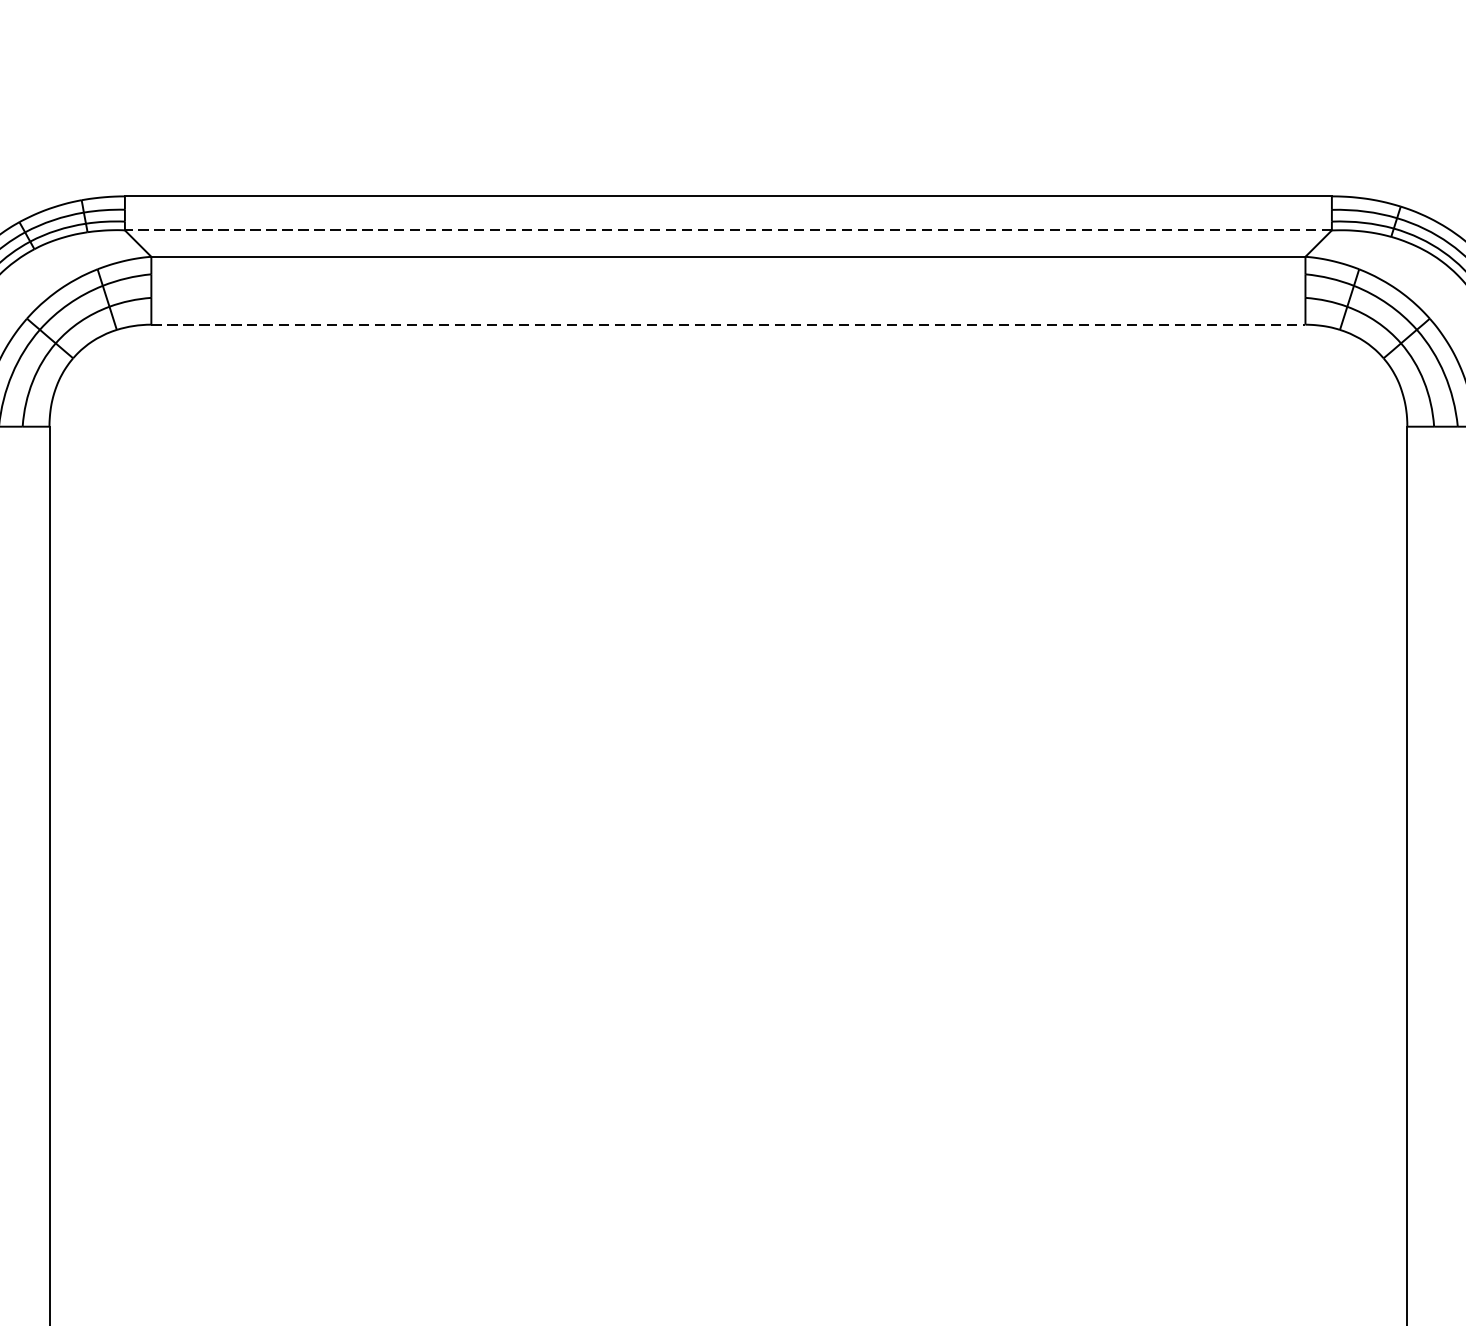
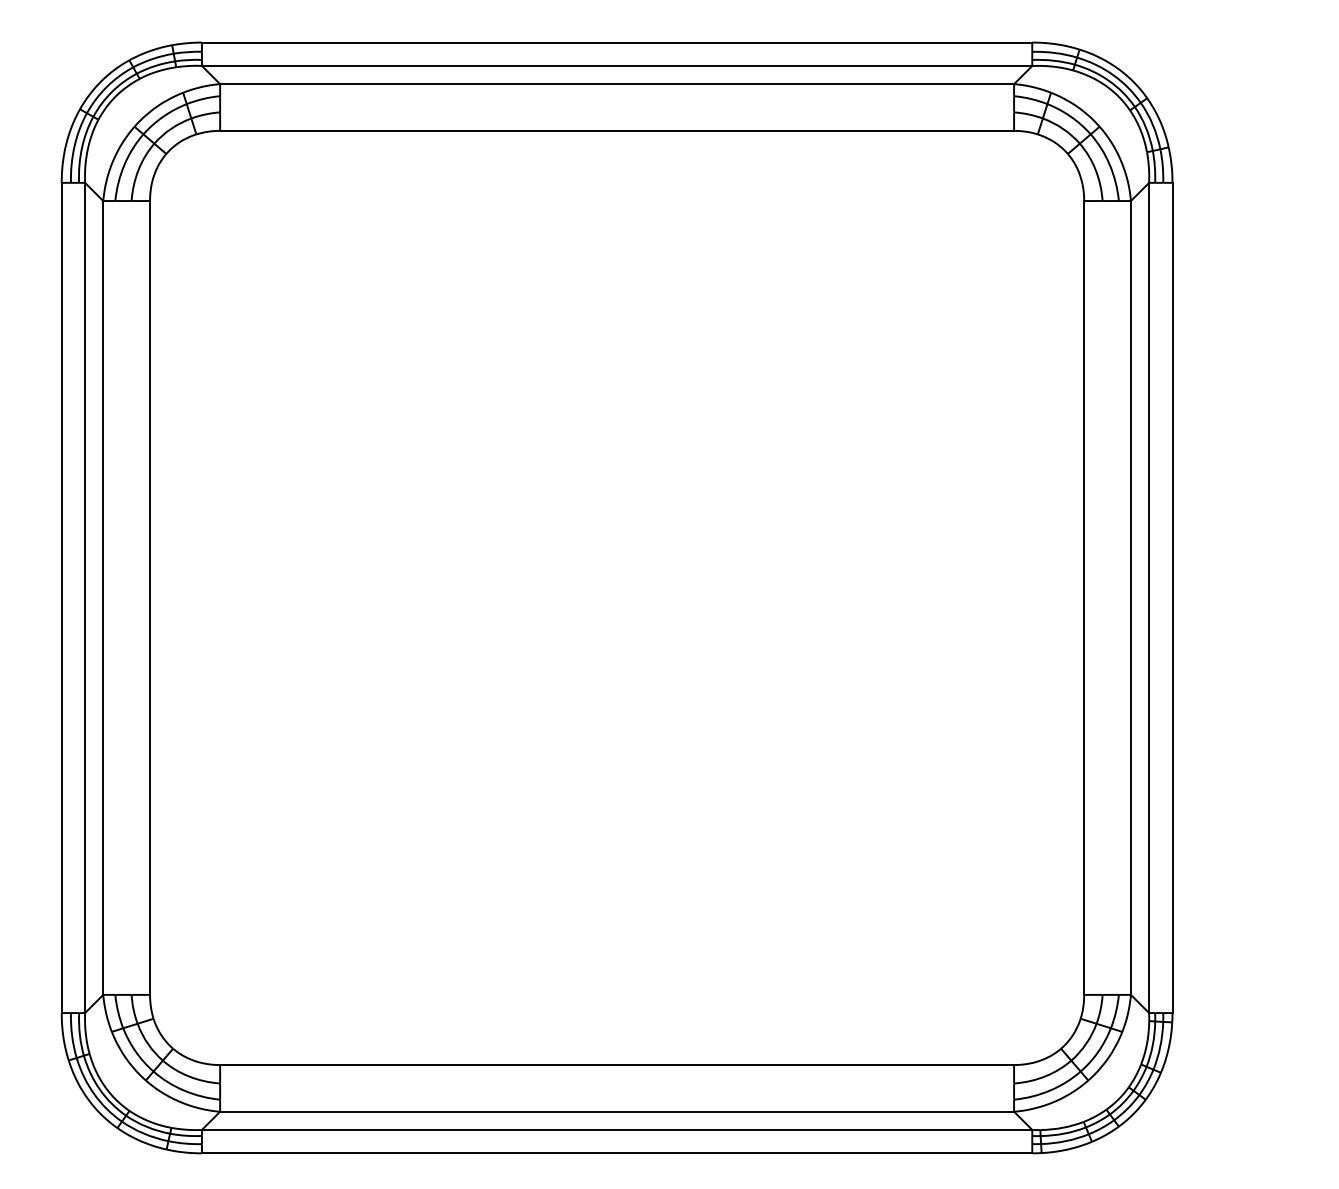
line: (727, 229) -> (616, 65), dashed -> solid
line: (728, 324) -> (617, 130), dashed -> solid

